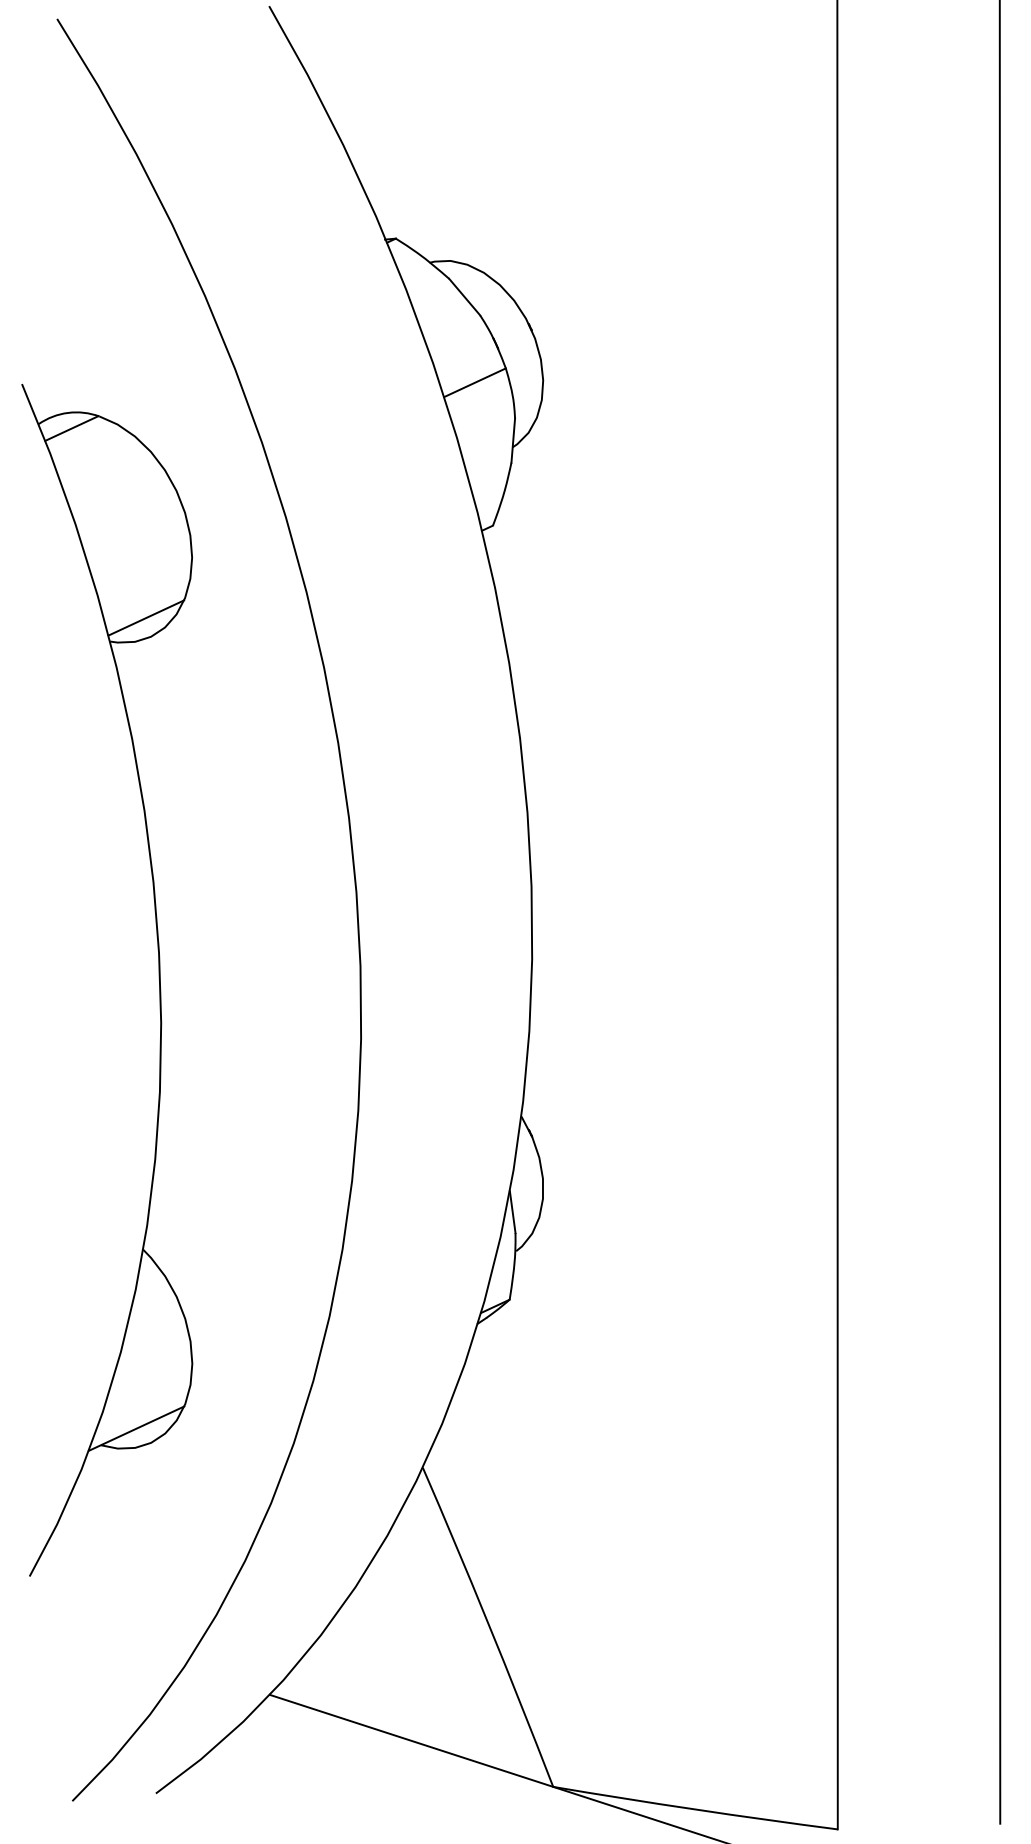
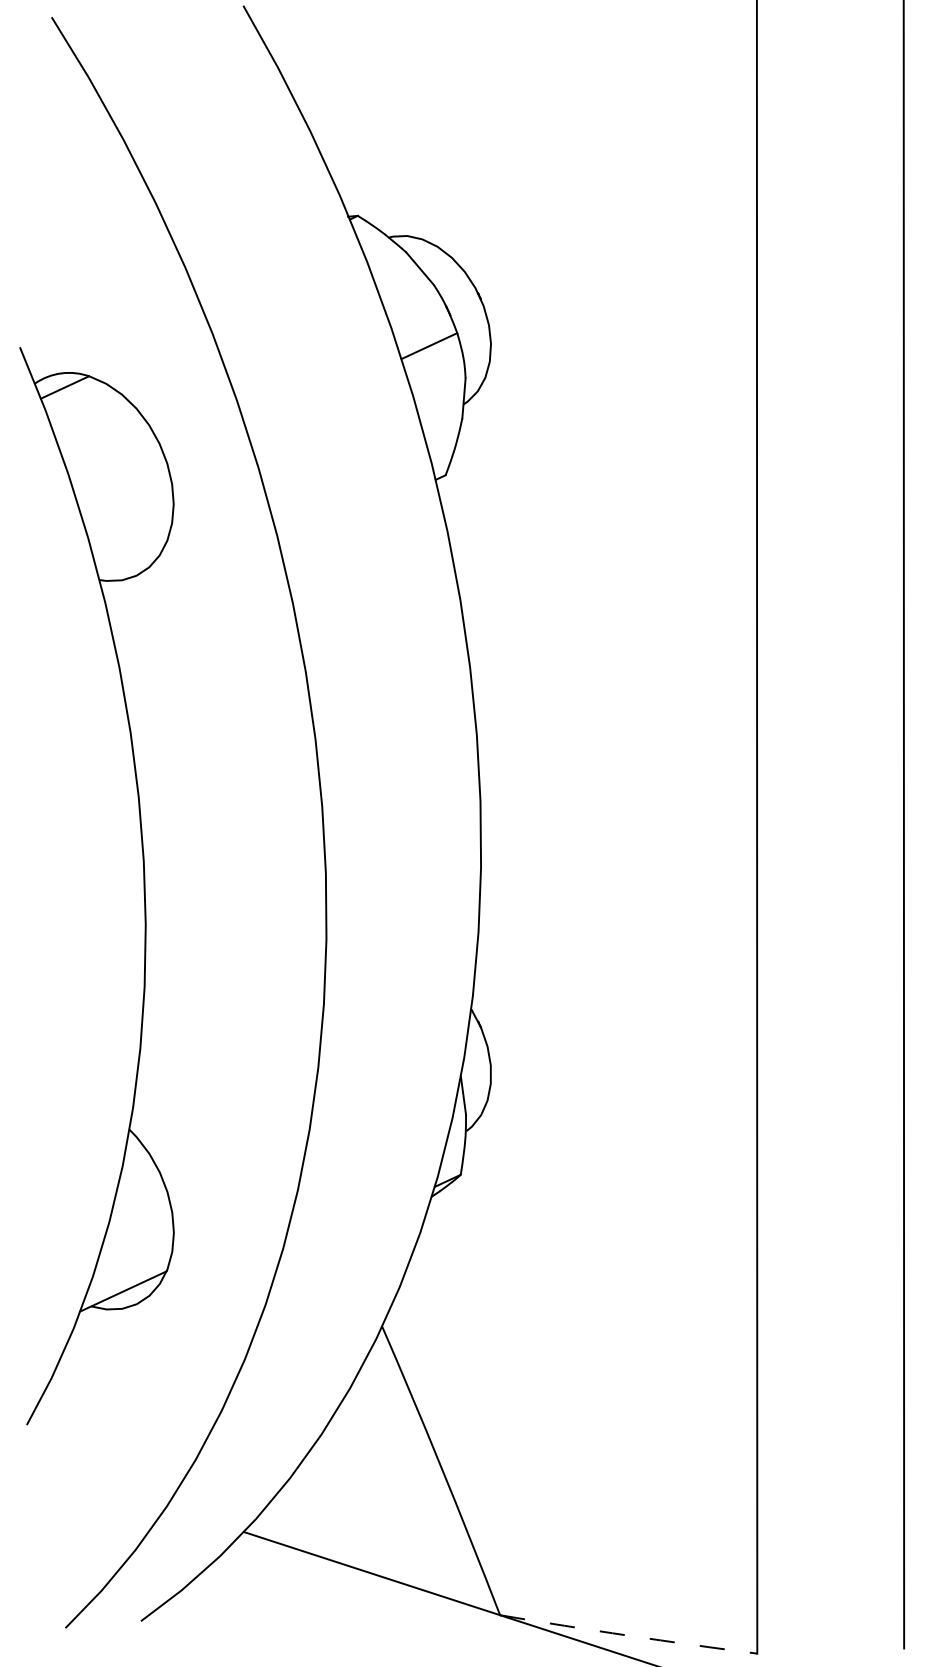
line: (146, 617) -> (132, 558), removed
arc: (695, 1809) -> (628, 1635), solid -> dashed

